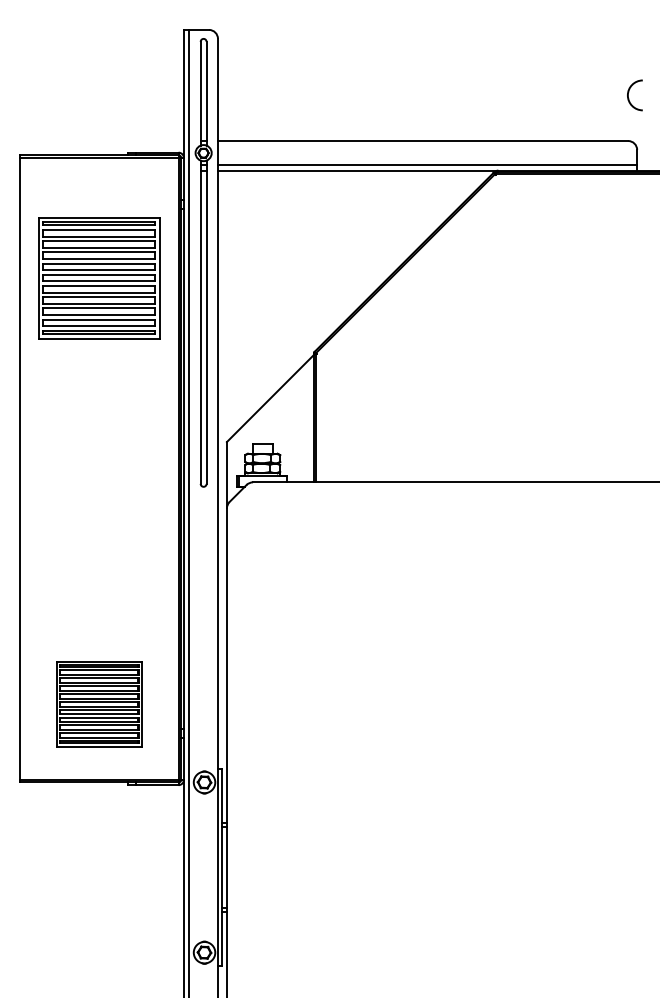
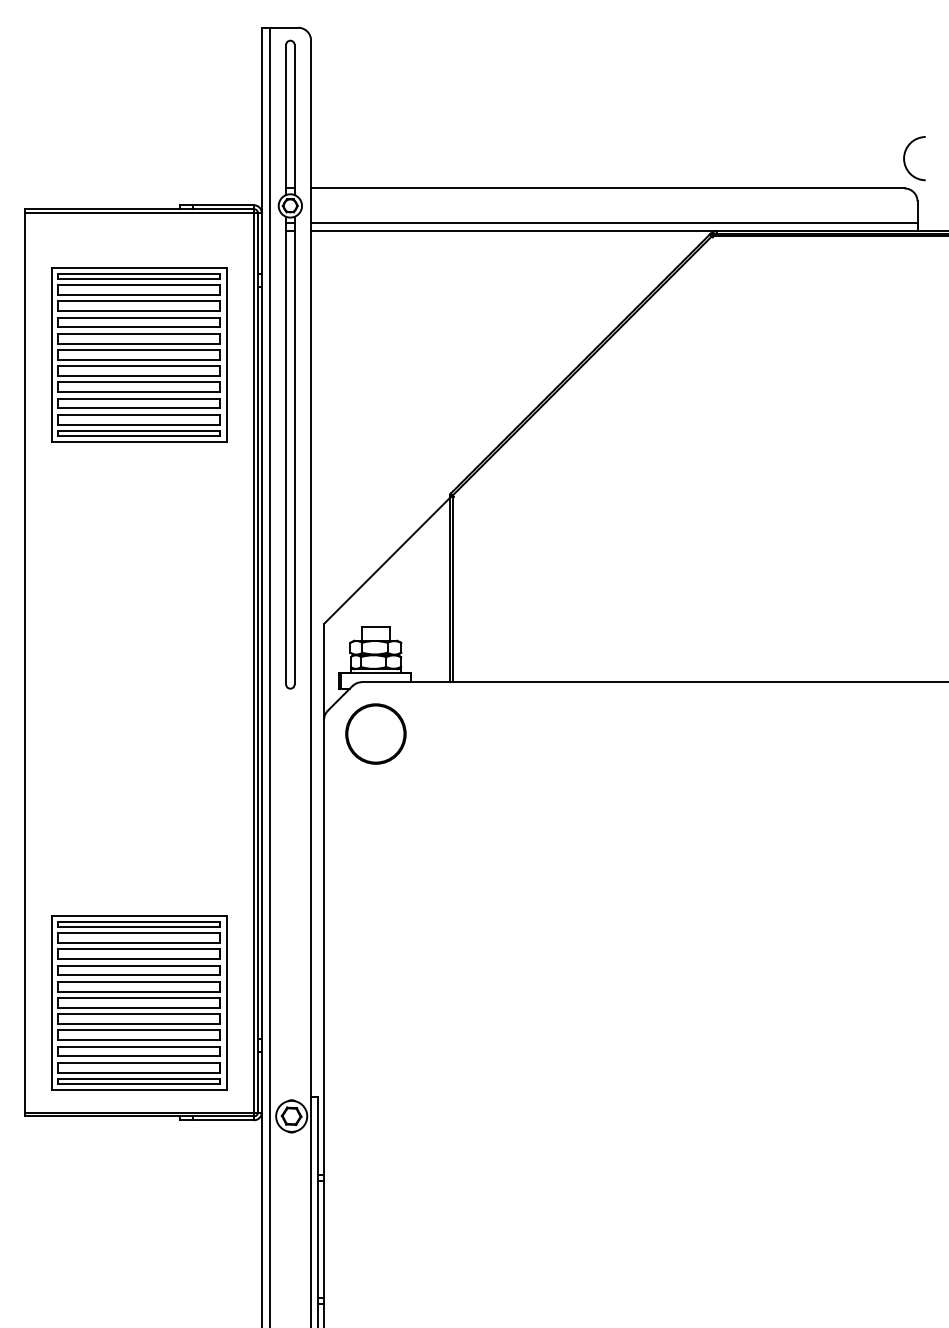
arc: (629, 92) -> (906, 154), moved
part: (99, 278) -> (139, 355), moved
circle: (262, 517) -> (375, 733), added
part: (99, 704) -> (139, 1003), size x1.43

